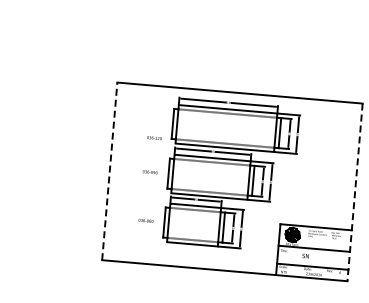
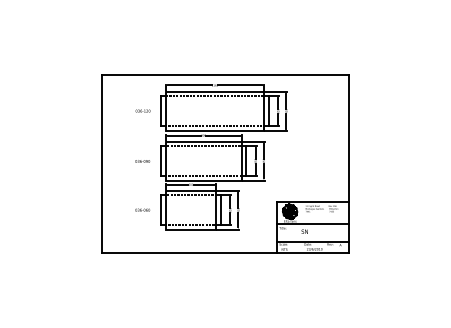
text: (153, 137) -> (142, 110), moved
line: (109, 170) -> (102, 163), dashed -> solid
line: (354, 192) -> (348, 164), dashed -> solid

